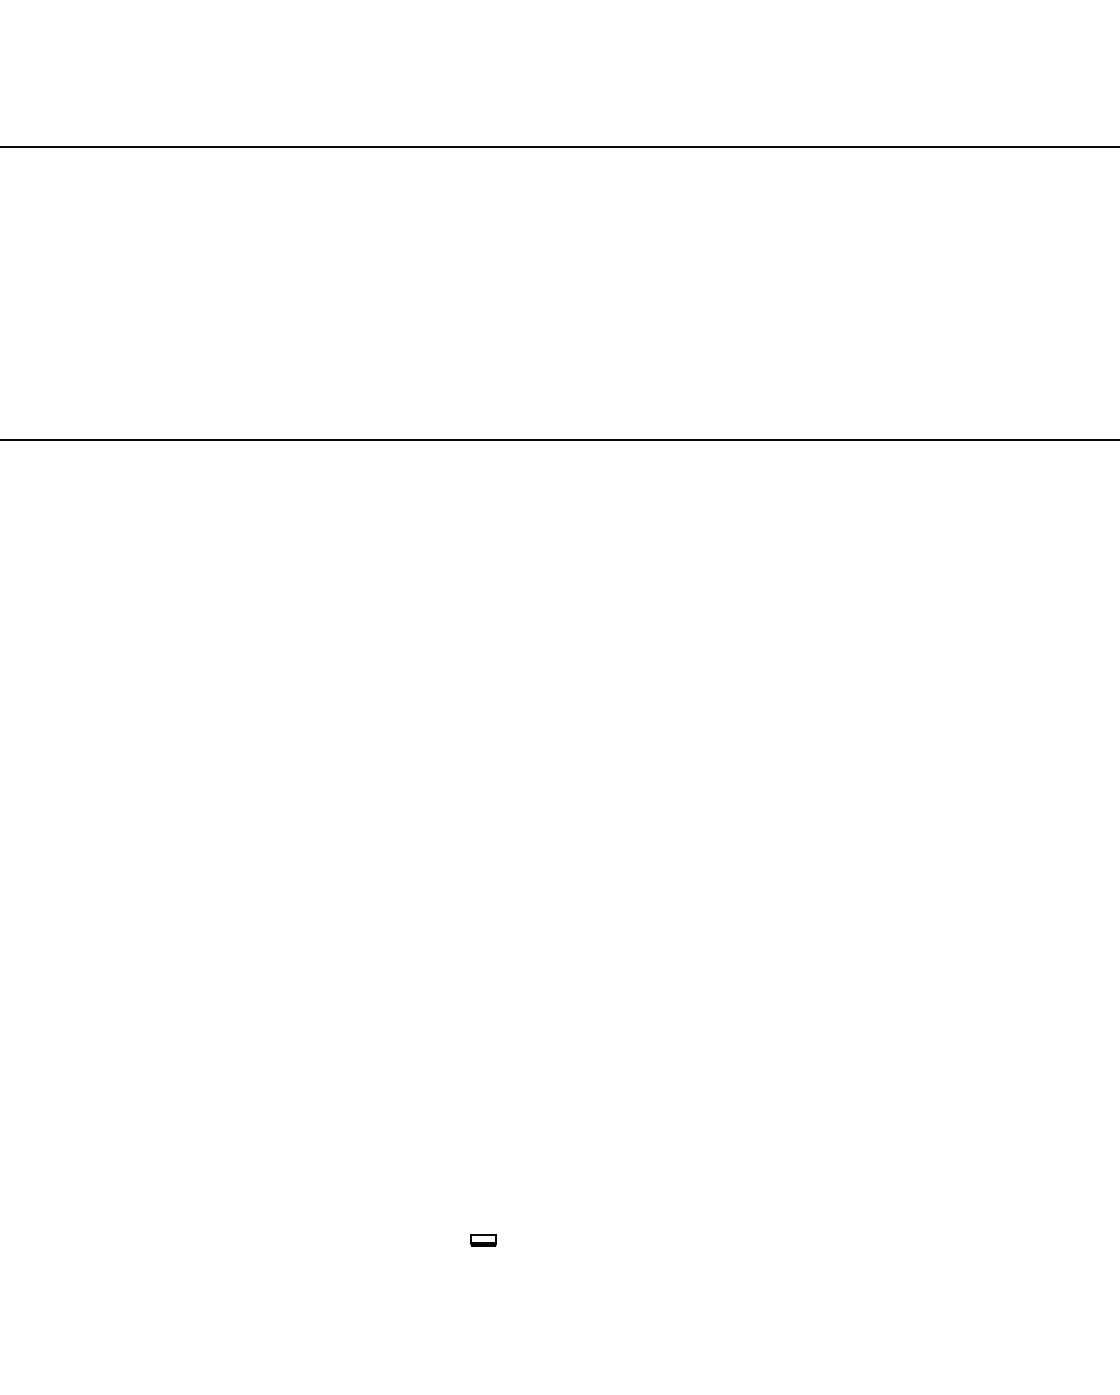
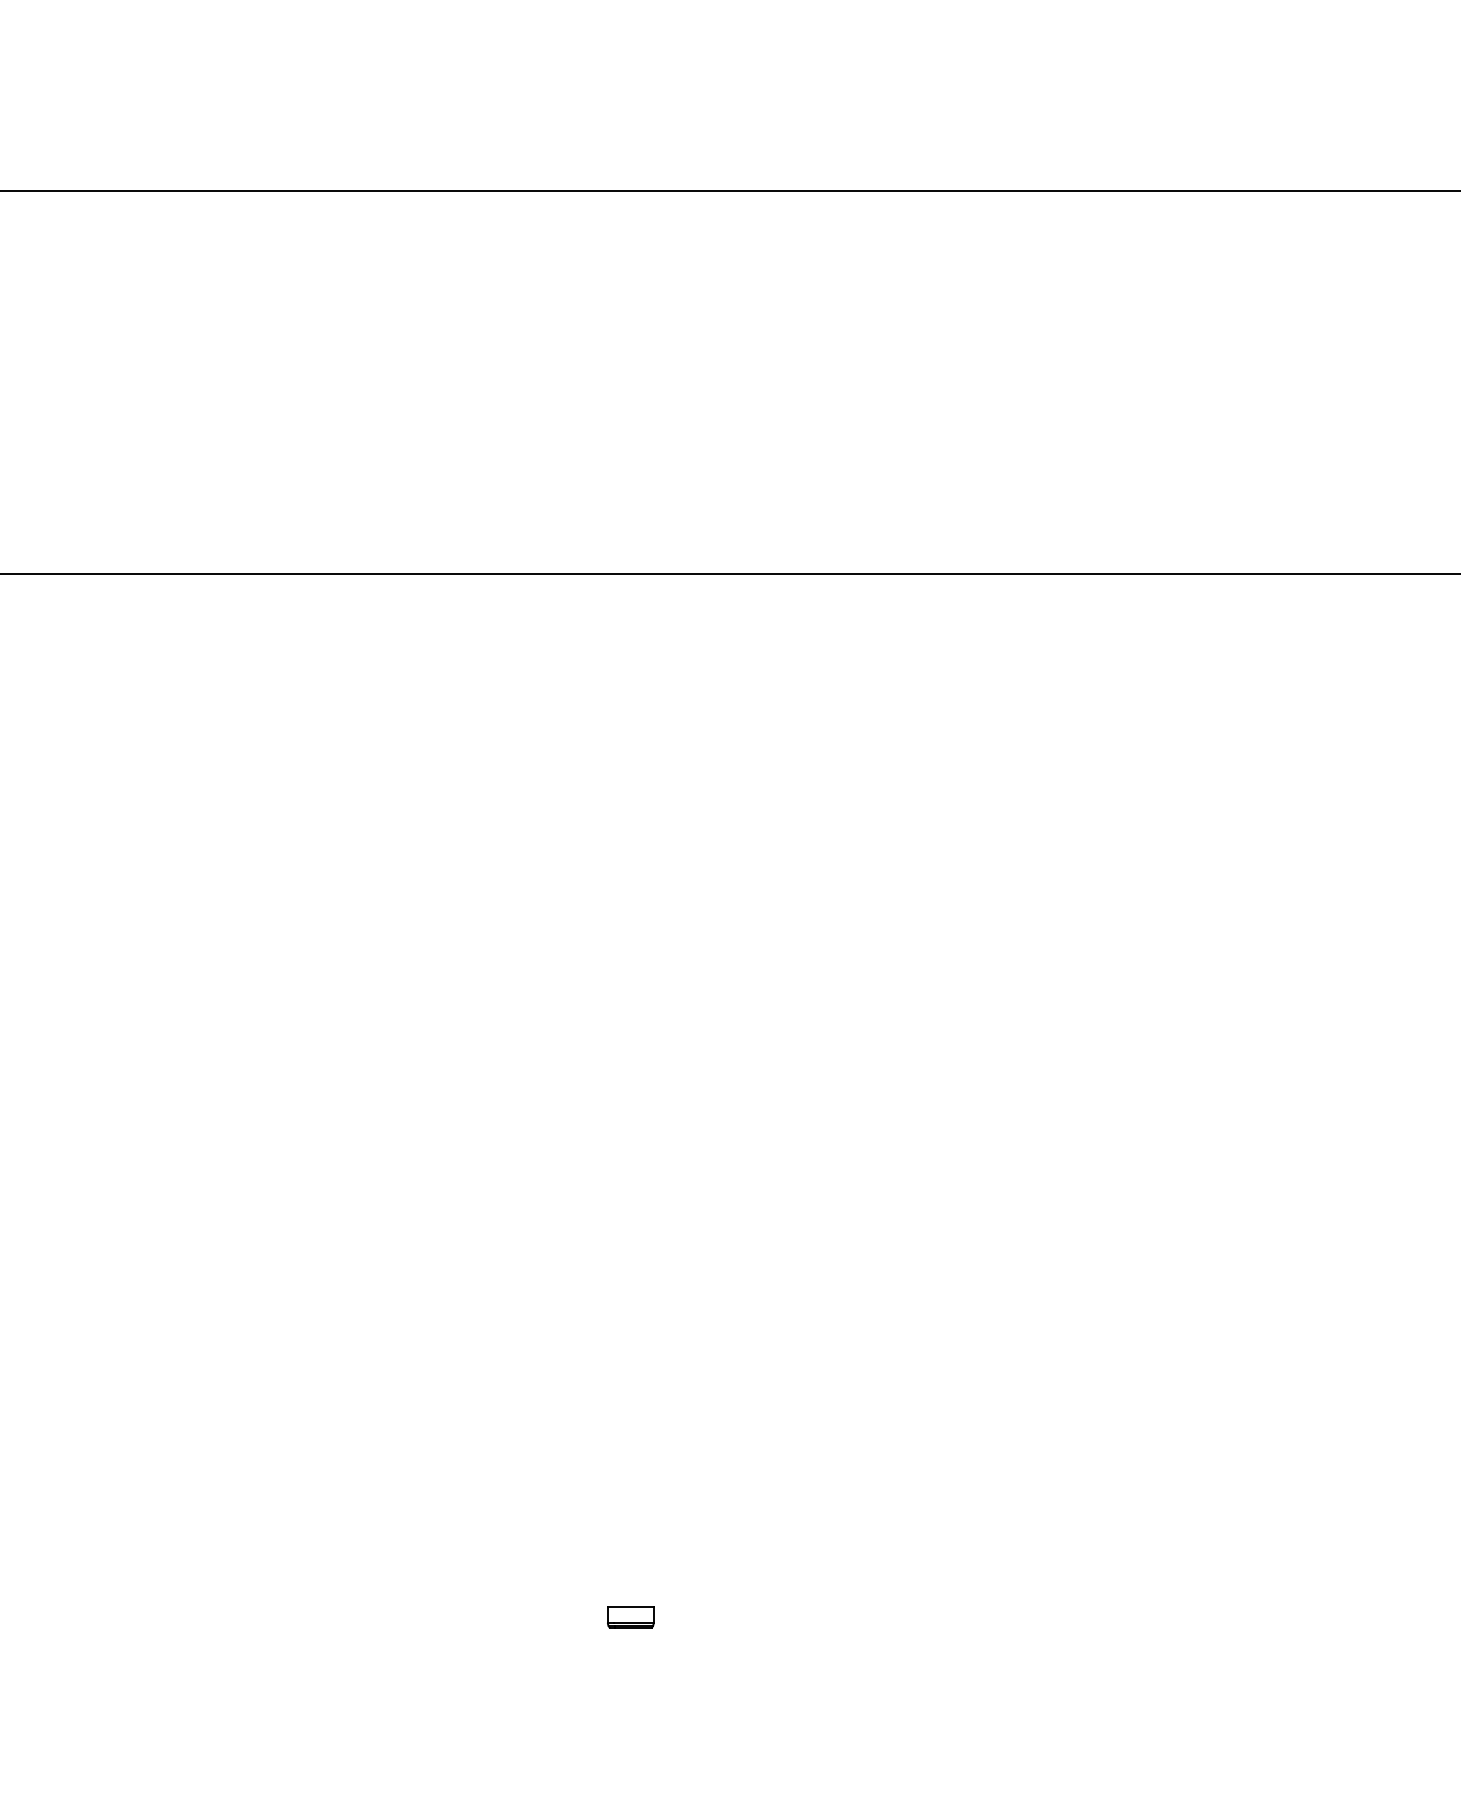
part: (483, 1240) -> (630, 1617), size x1.43

